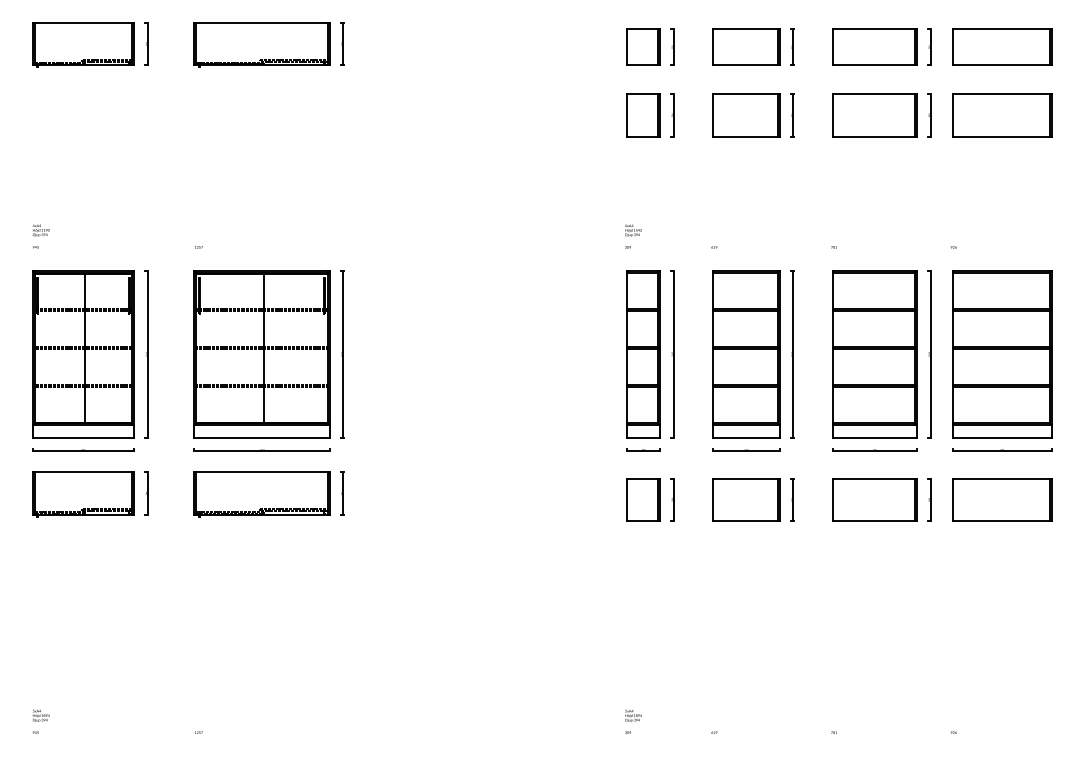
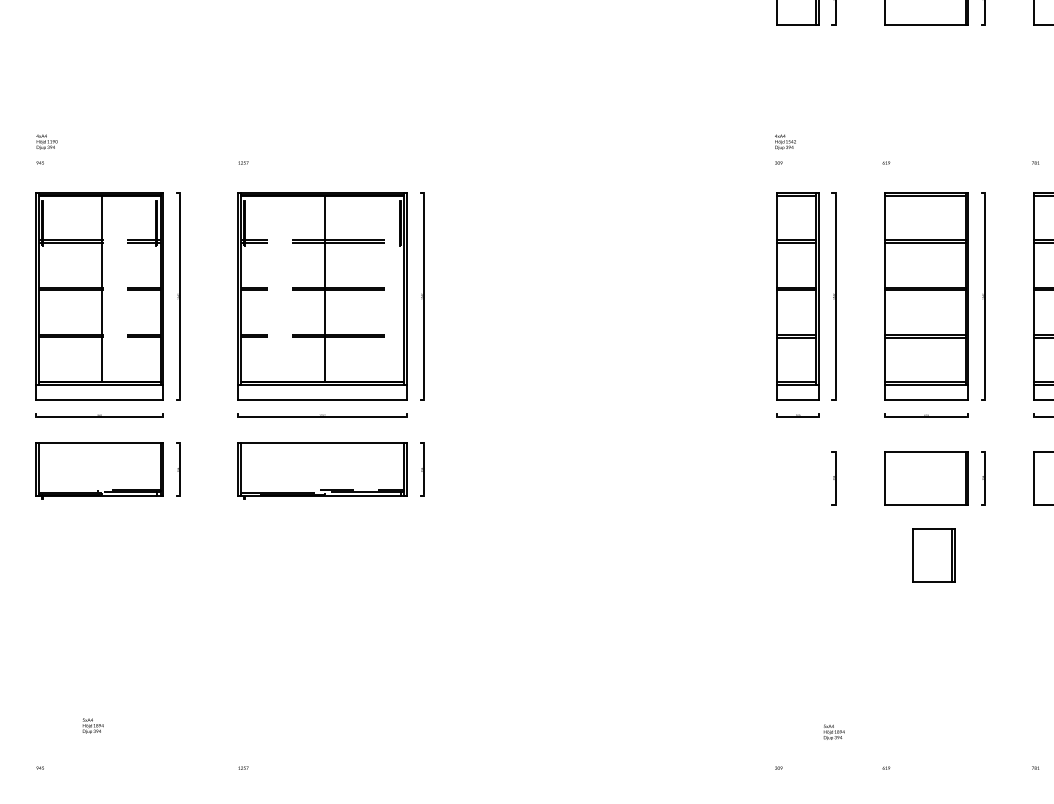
part: (643, 499) -> (933, 554), moved
text: (41, 715) -> (93, 725), moved
text: (633, 715) -> (834, 731), moved

